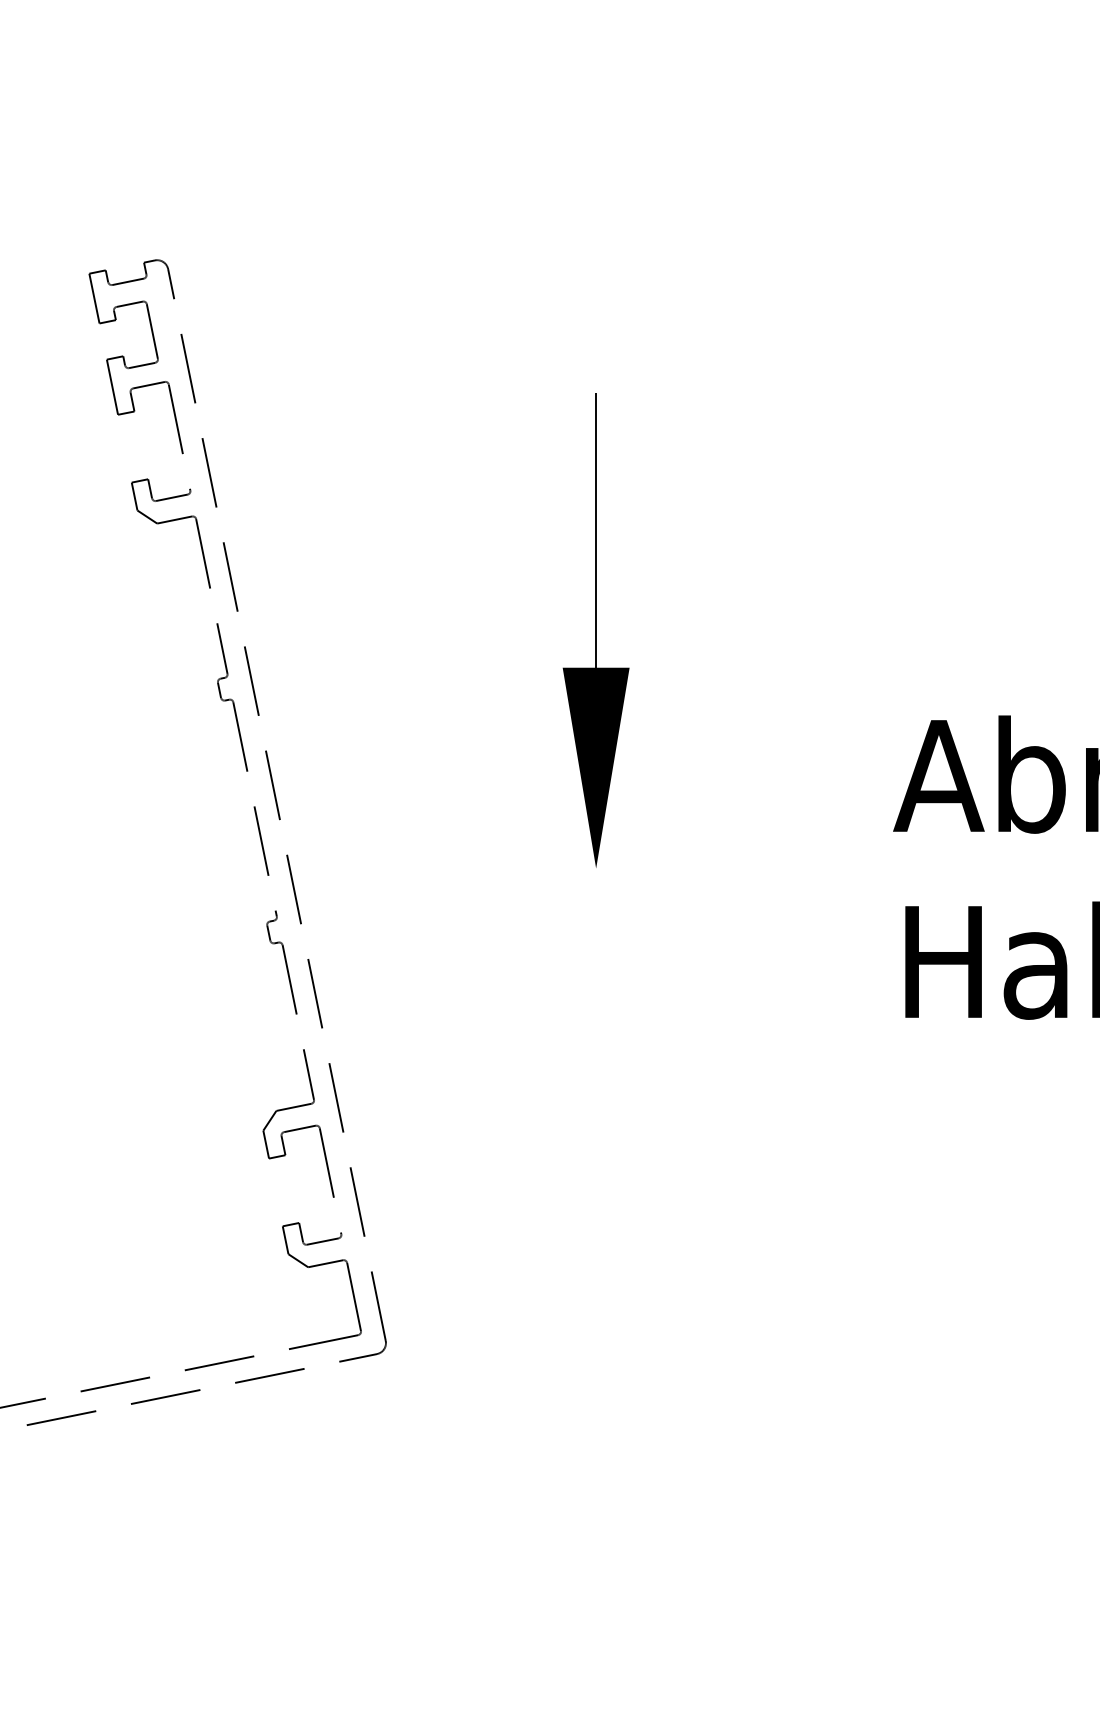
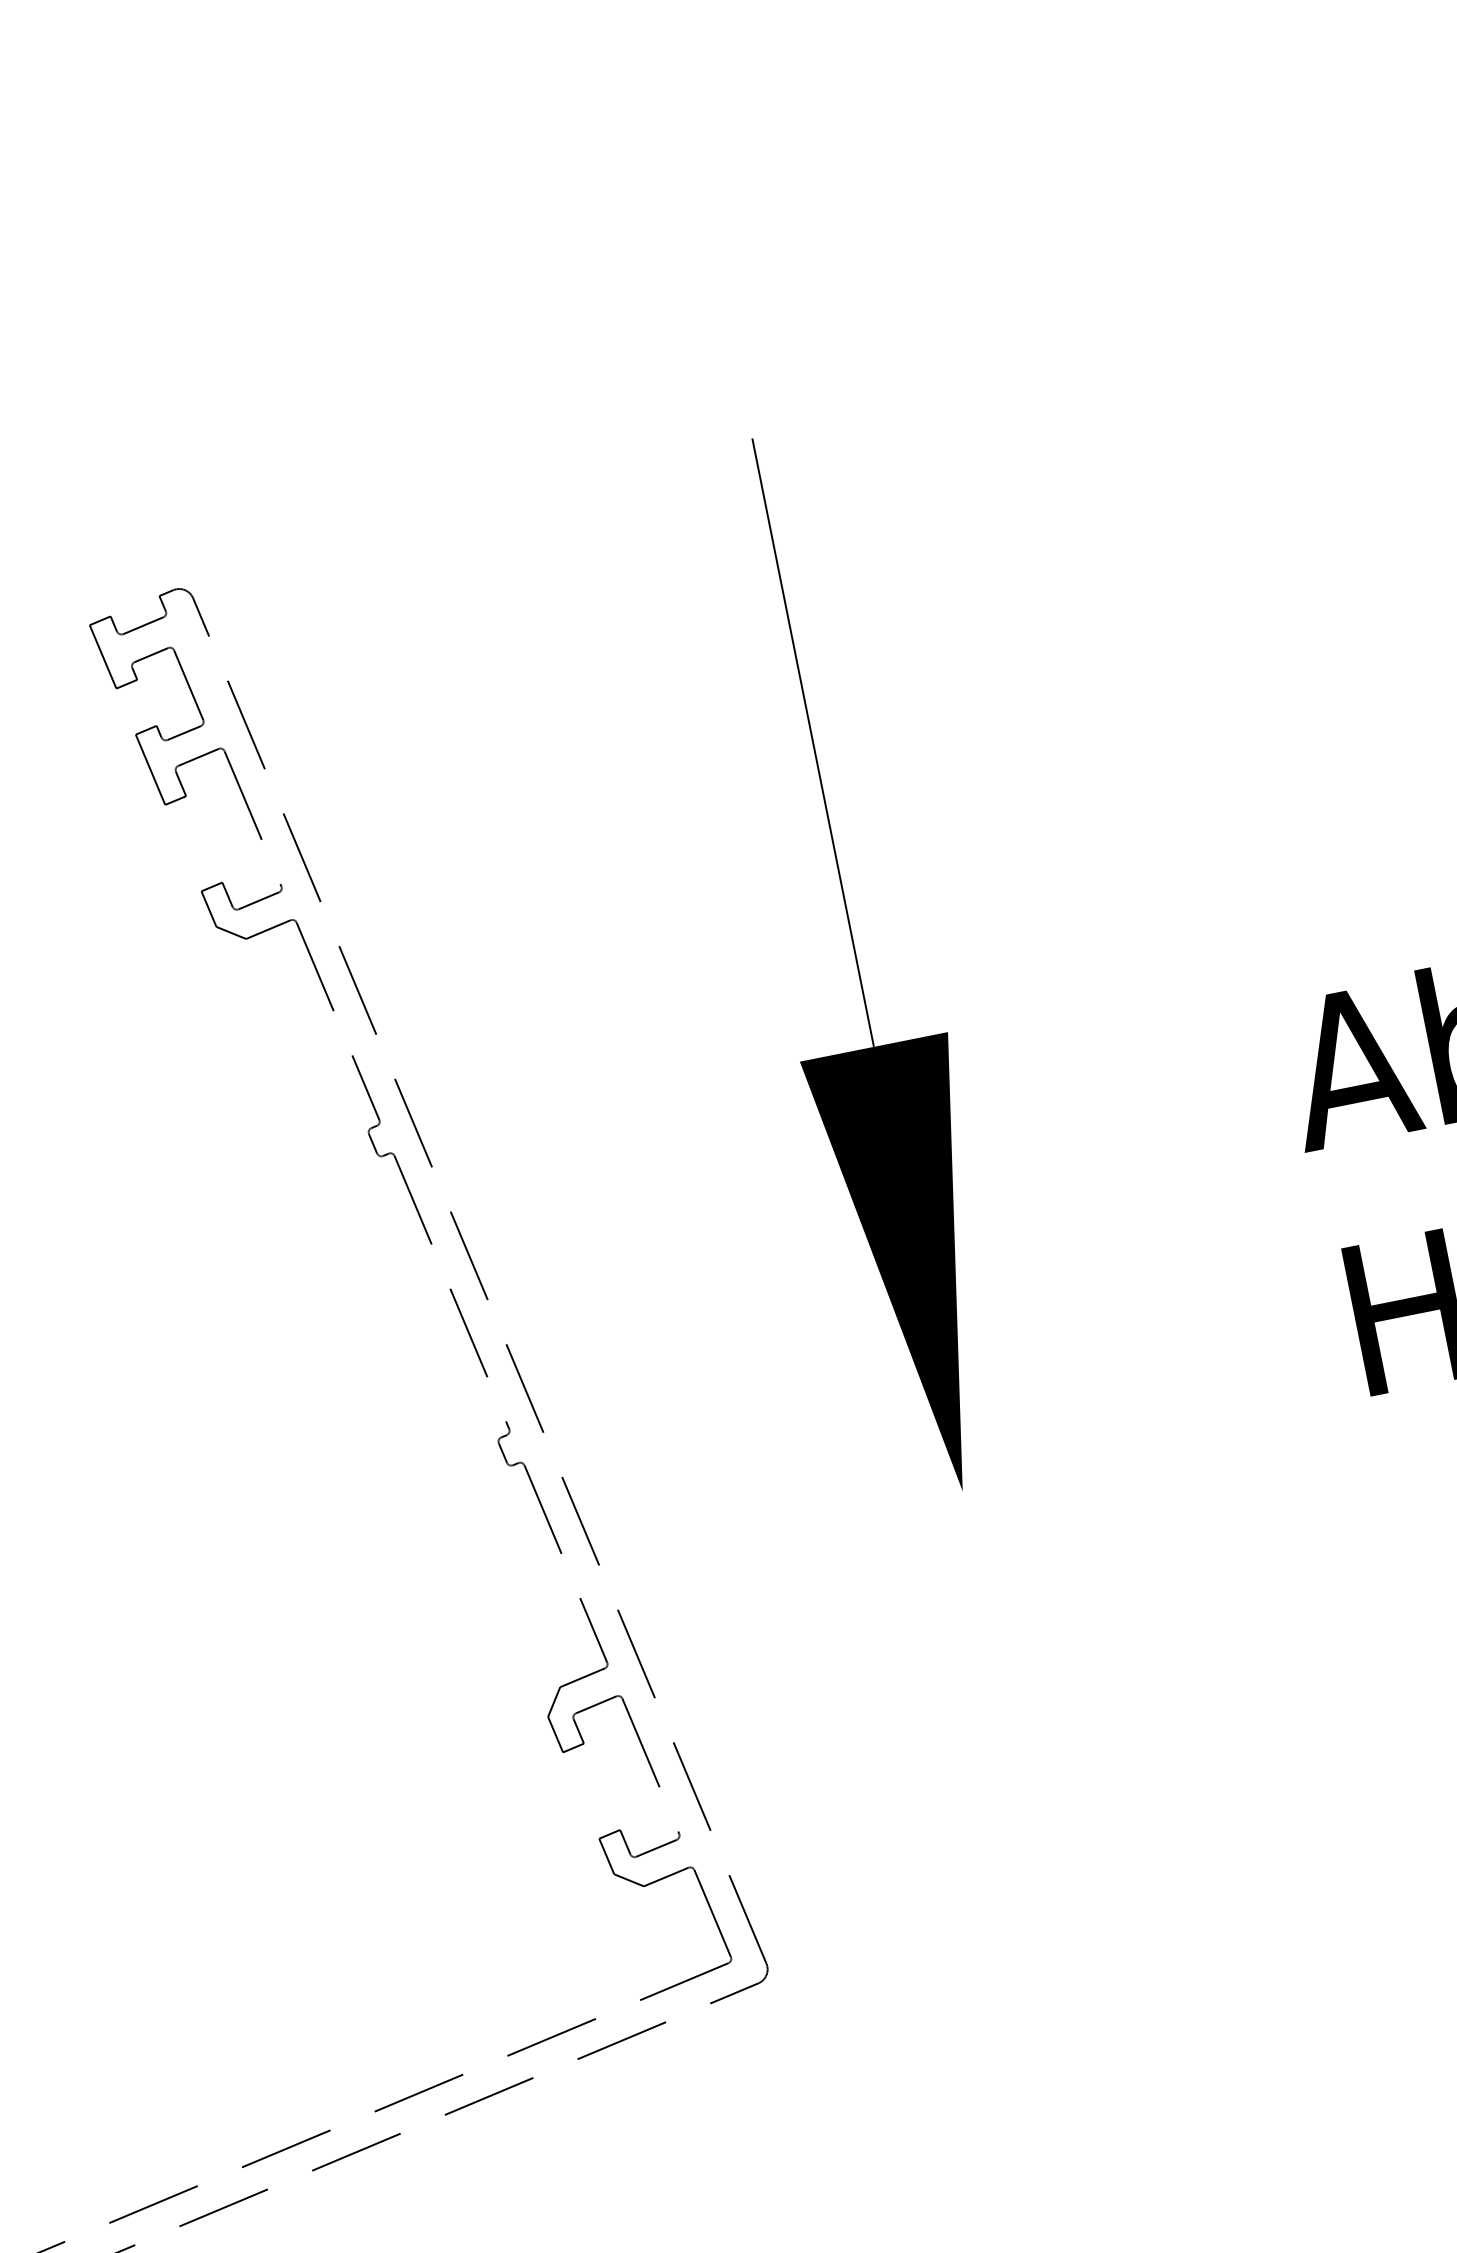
part: (595, 630) -> (856, 964), size x1.67

